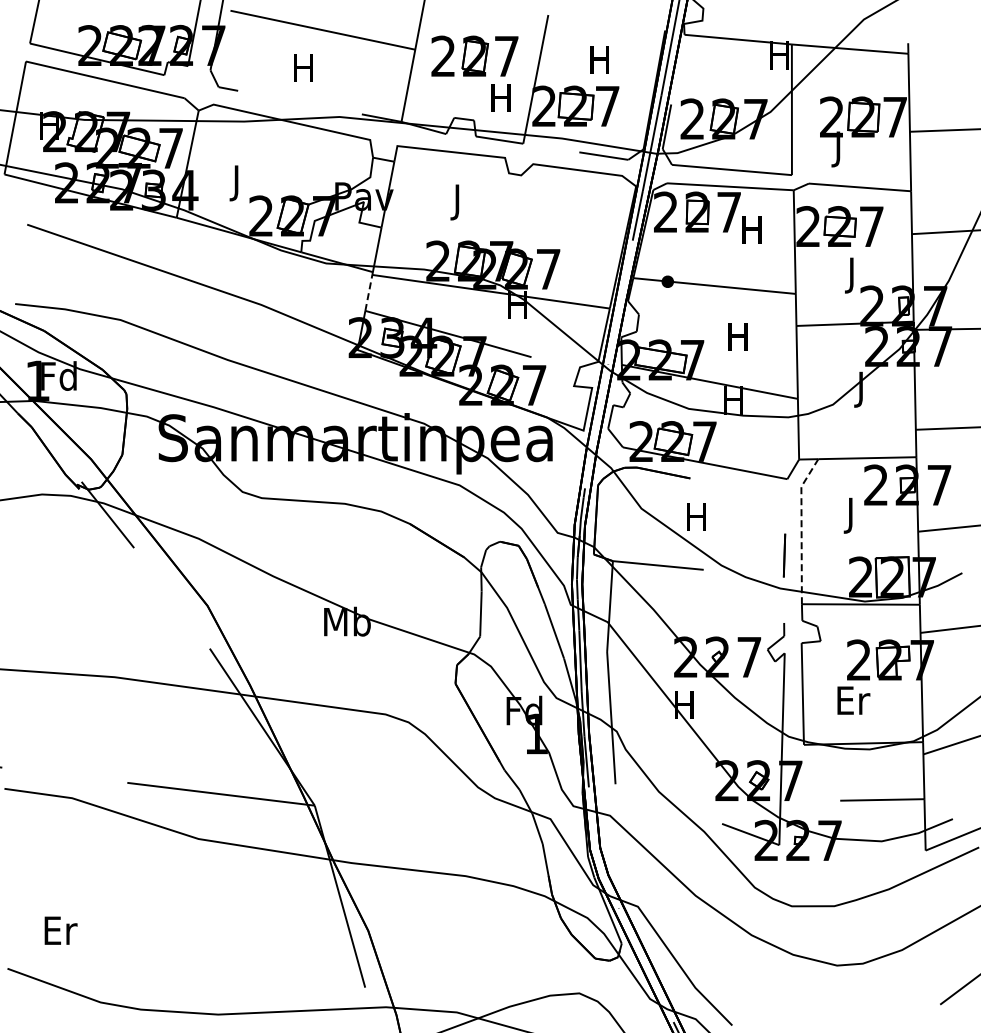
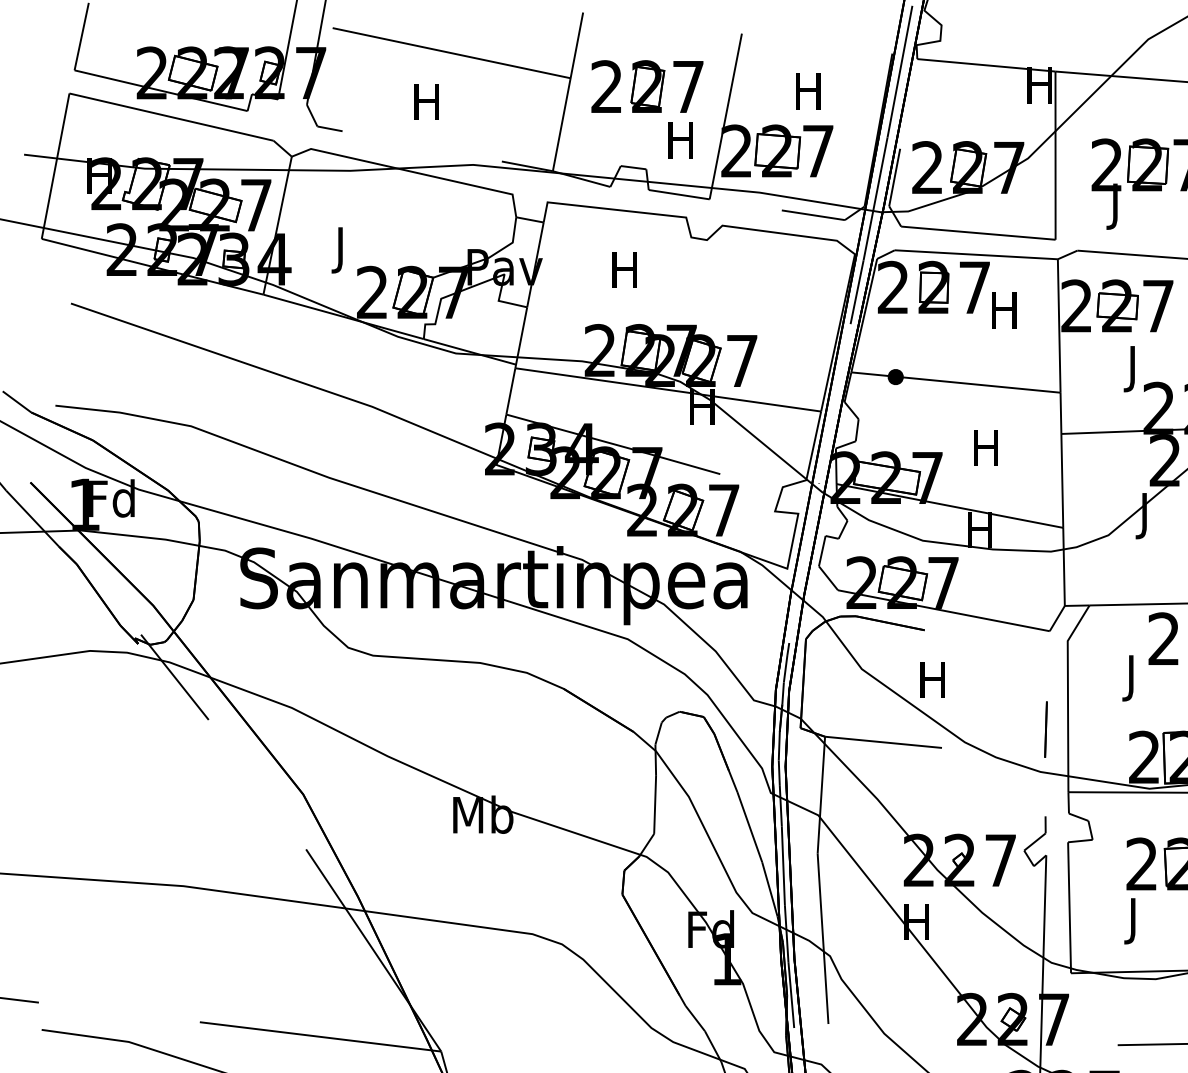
text: (457, 202) -> (624, 274), J -> H
line: (368, 292) -> (510, 390), dashed -> solid
line: (801, 528) -> (1067, 694), dashed -> solid
text: (853, 704) -> (1134, 921), Er -> J

